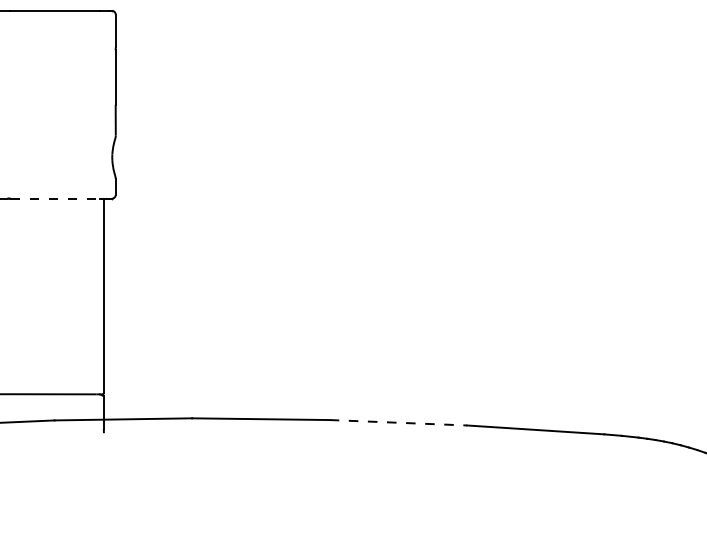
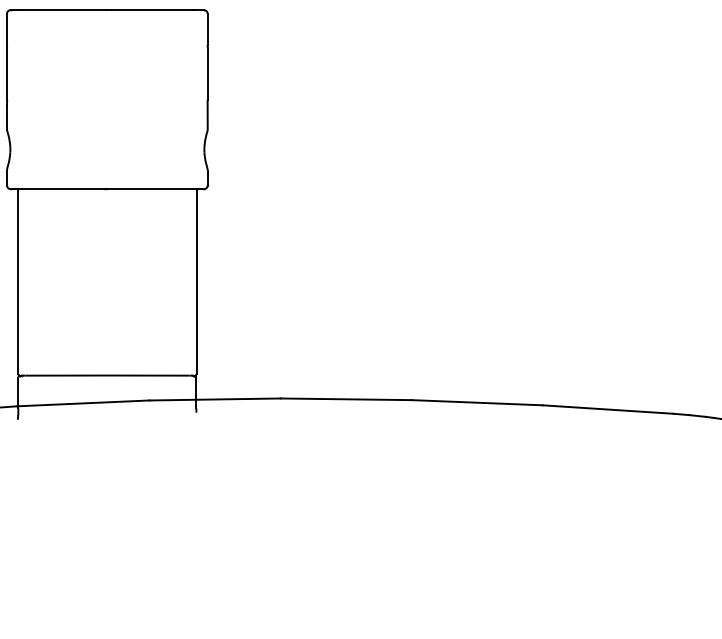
line: (55, 199) -> (150, 189), dashed -> solid
line: (398, 422) -> (477, 402), dashed -> solid

